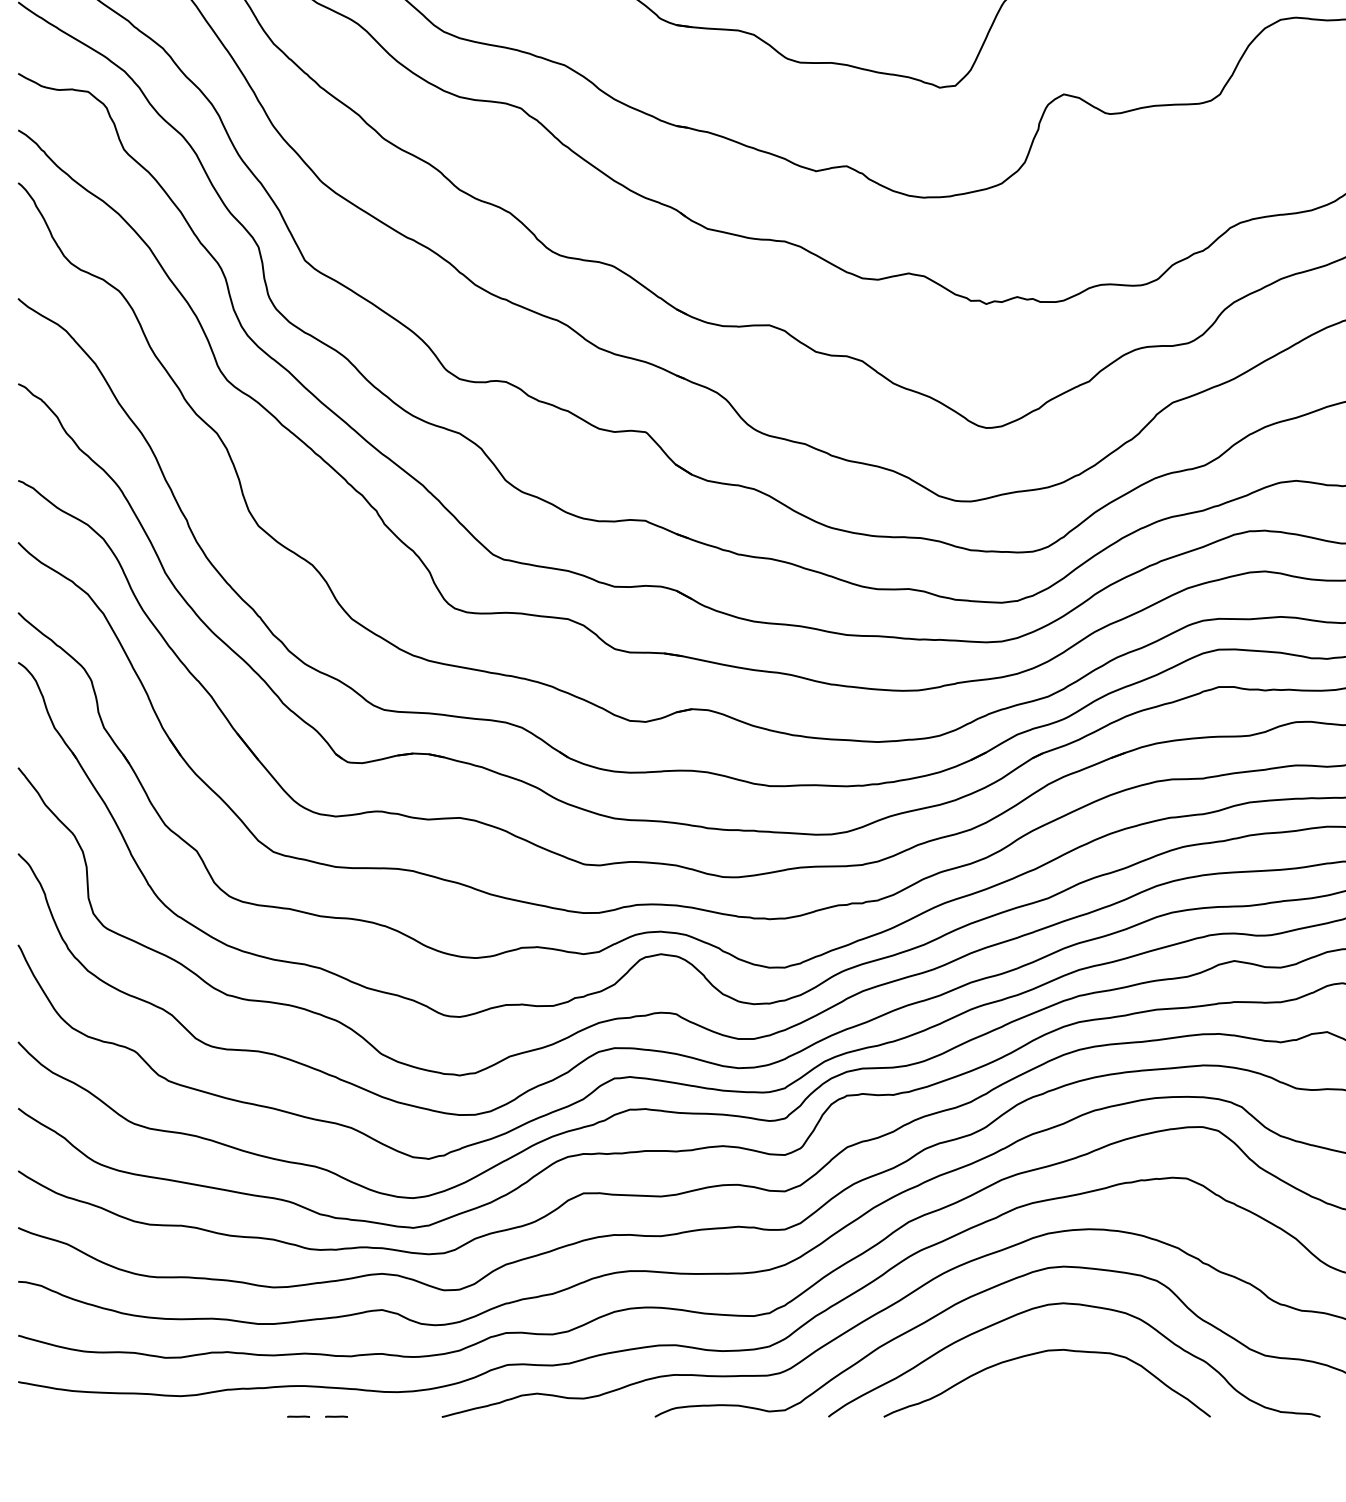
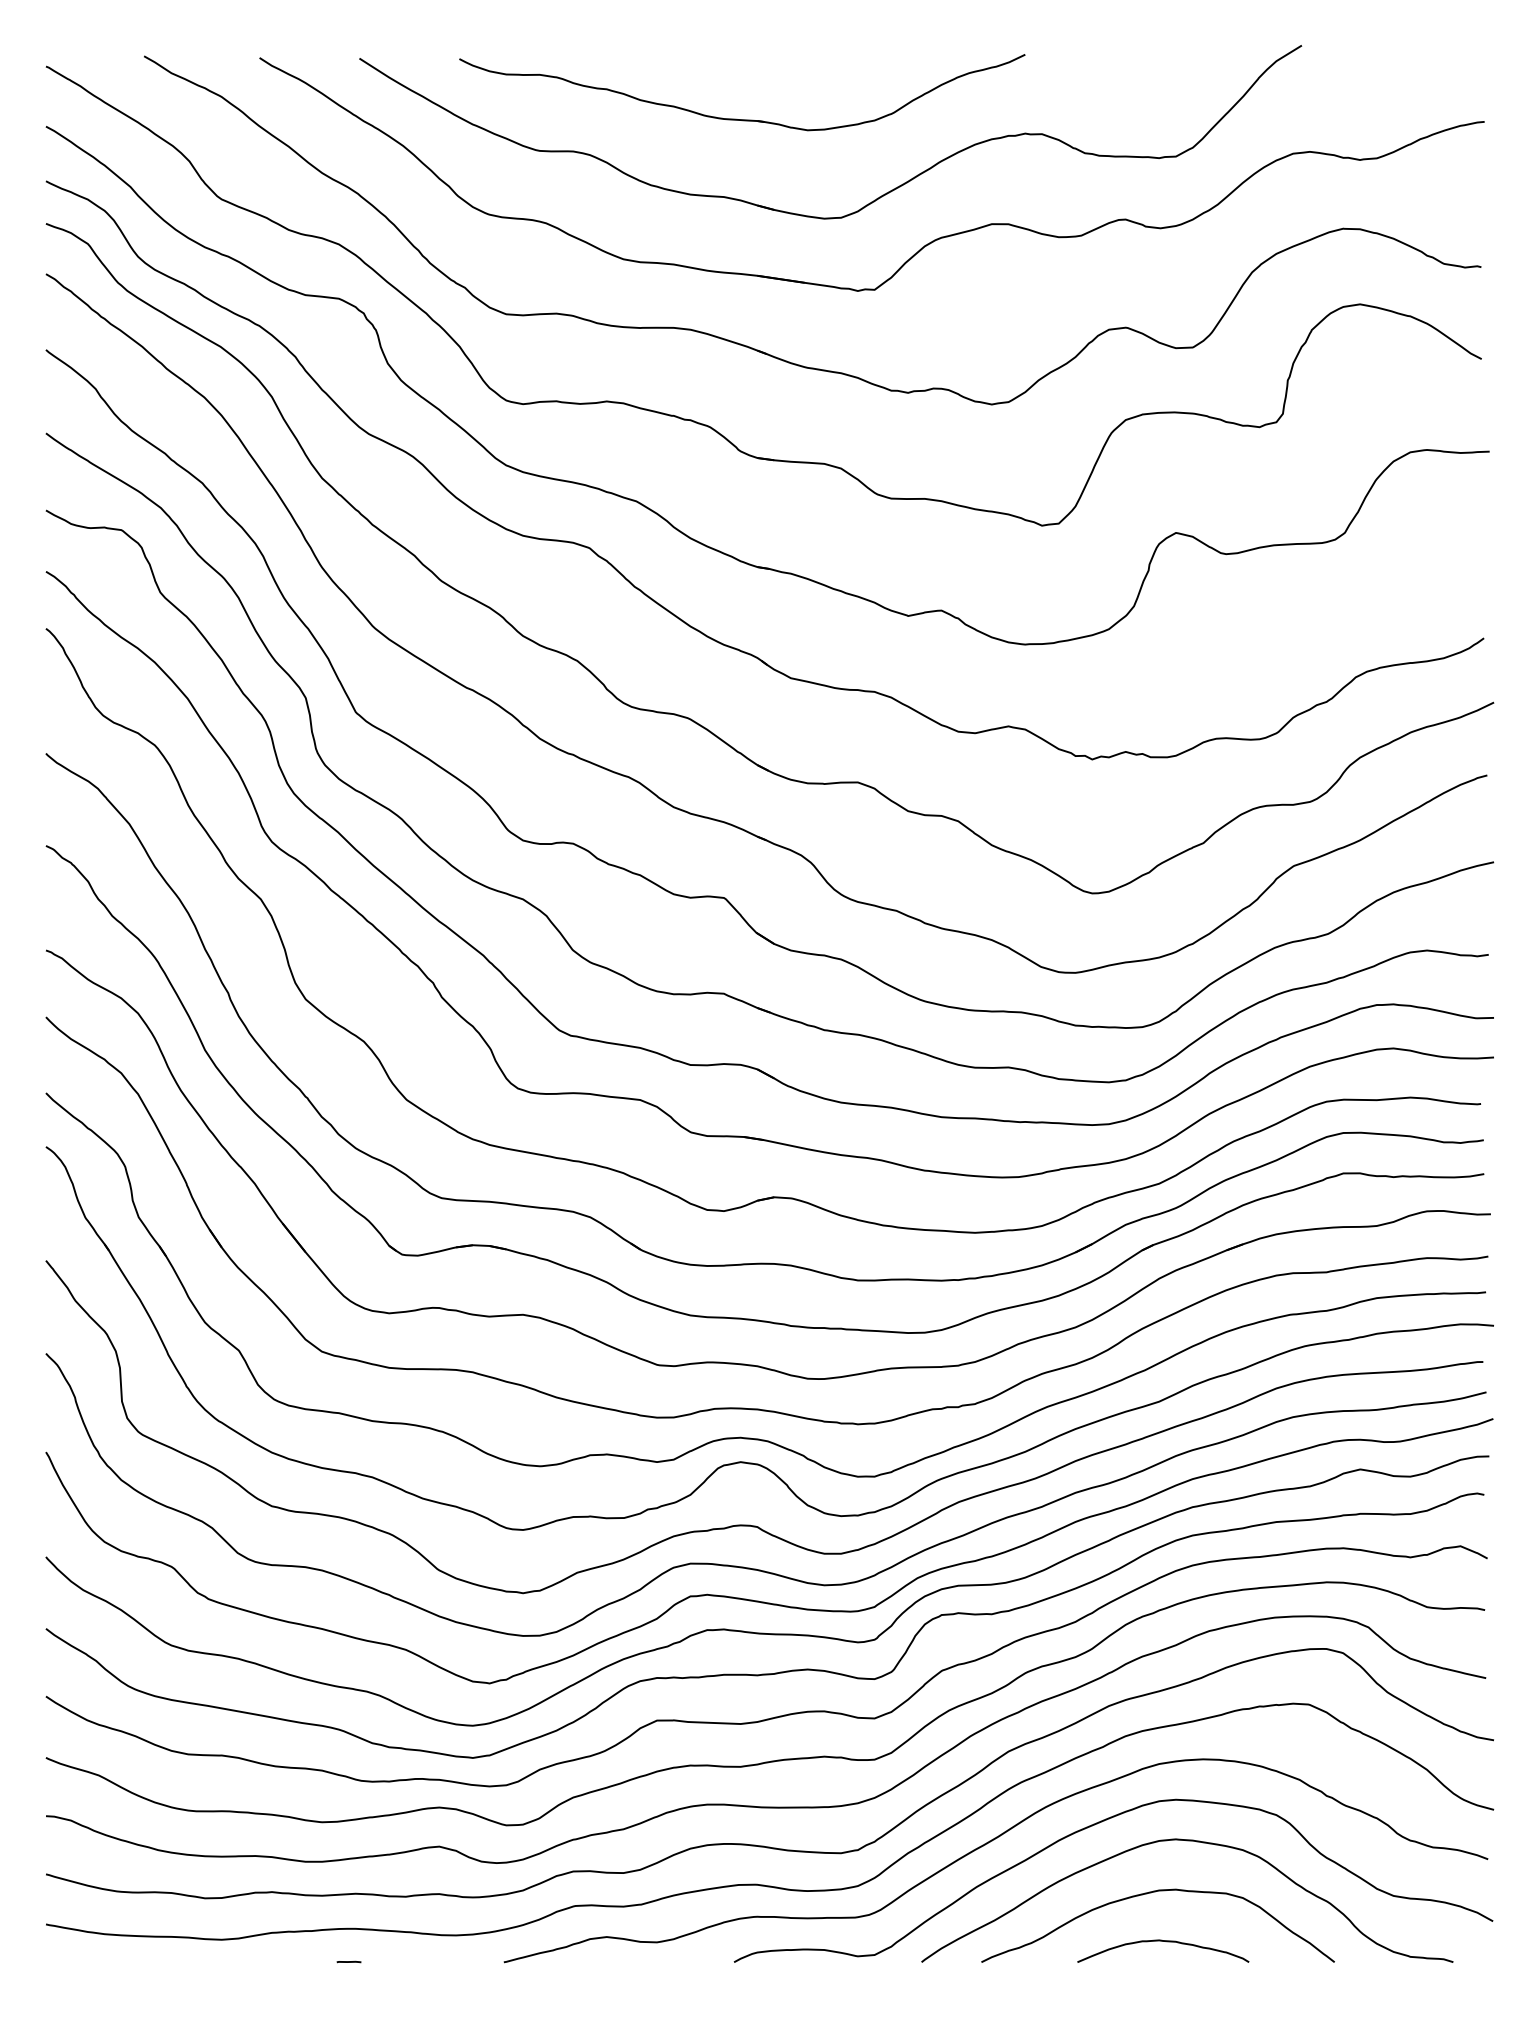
curve: (1055, 1398) -> (1166, 1942), added
line: (336, 1416) -> (389, 1961), removed

